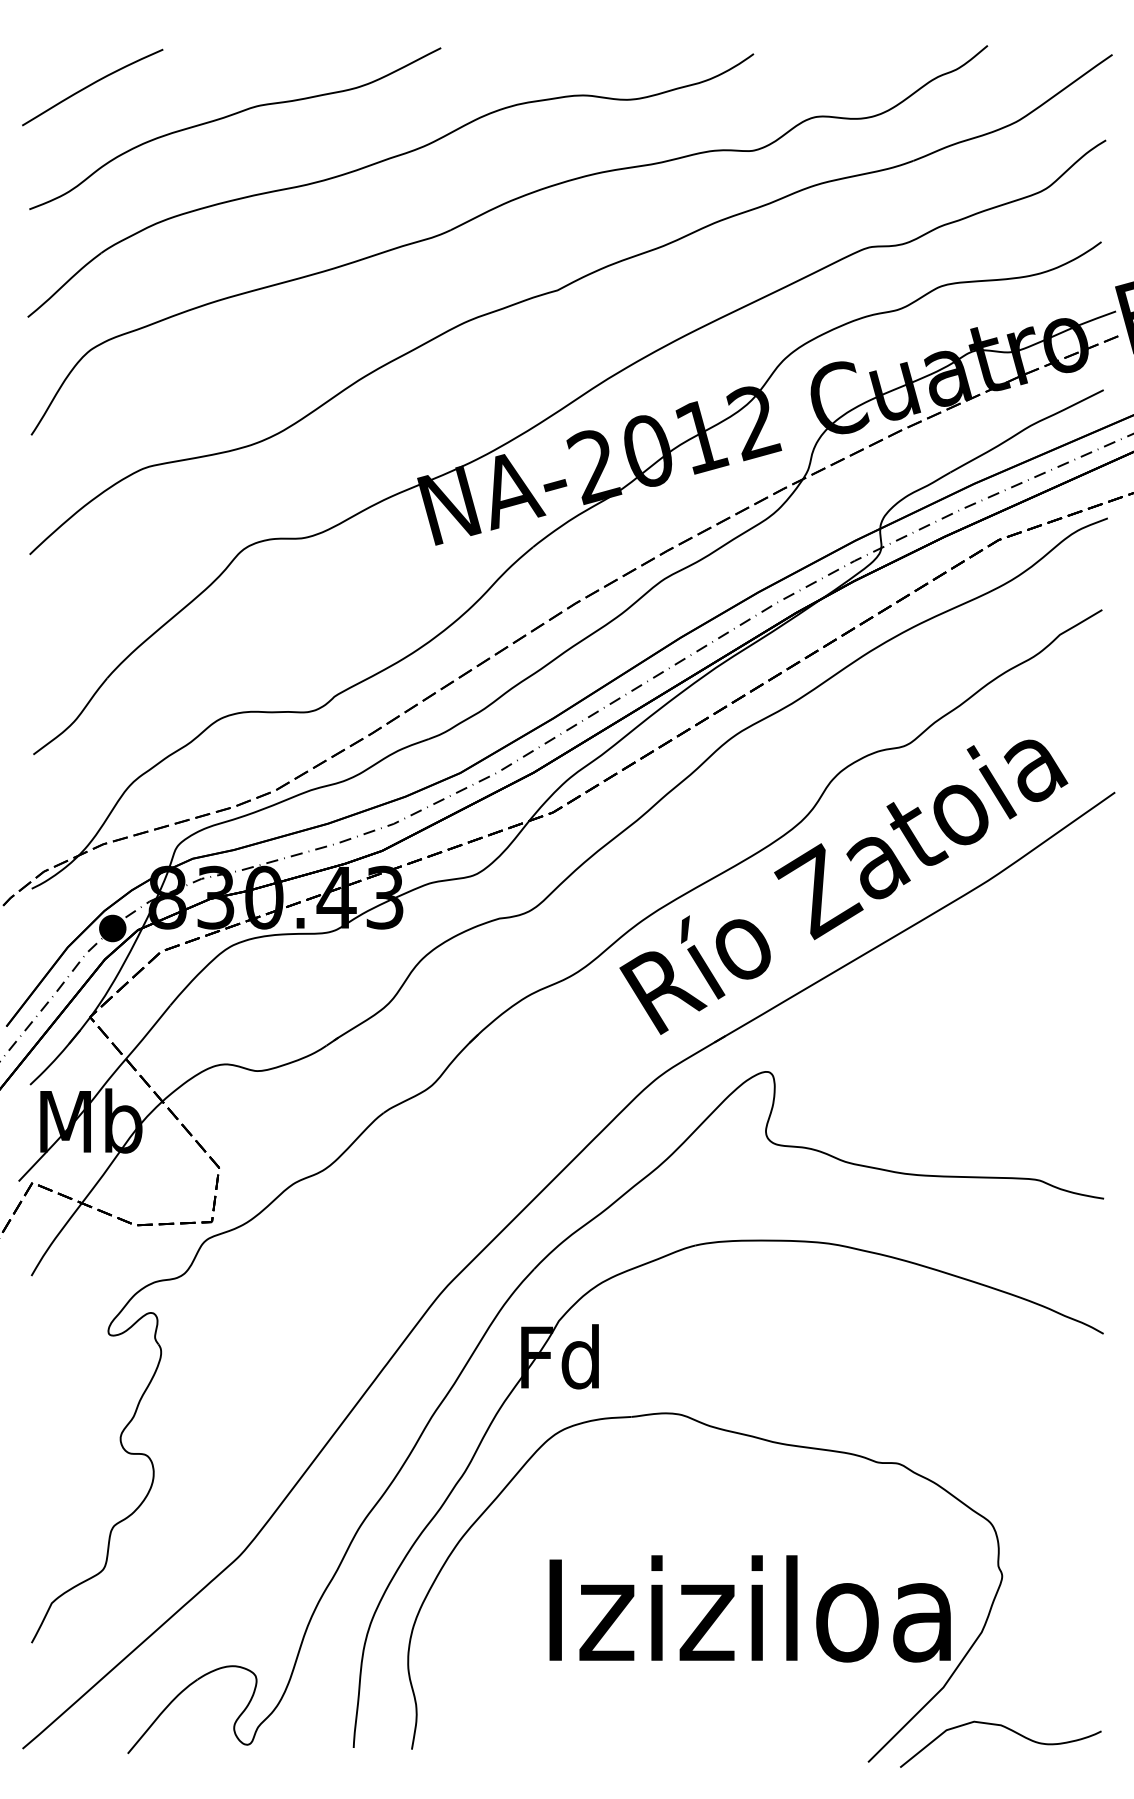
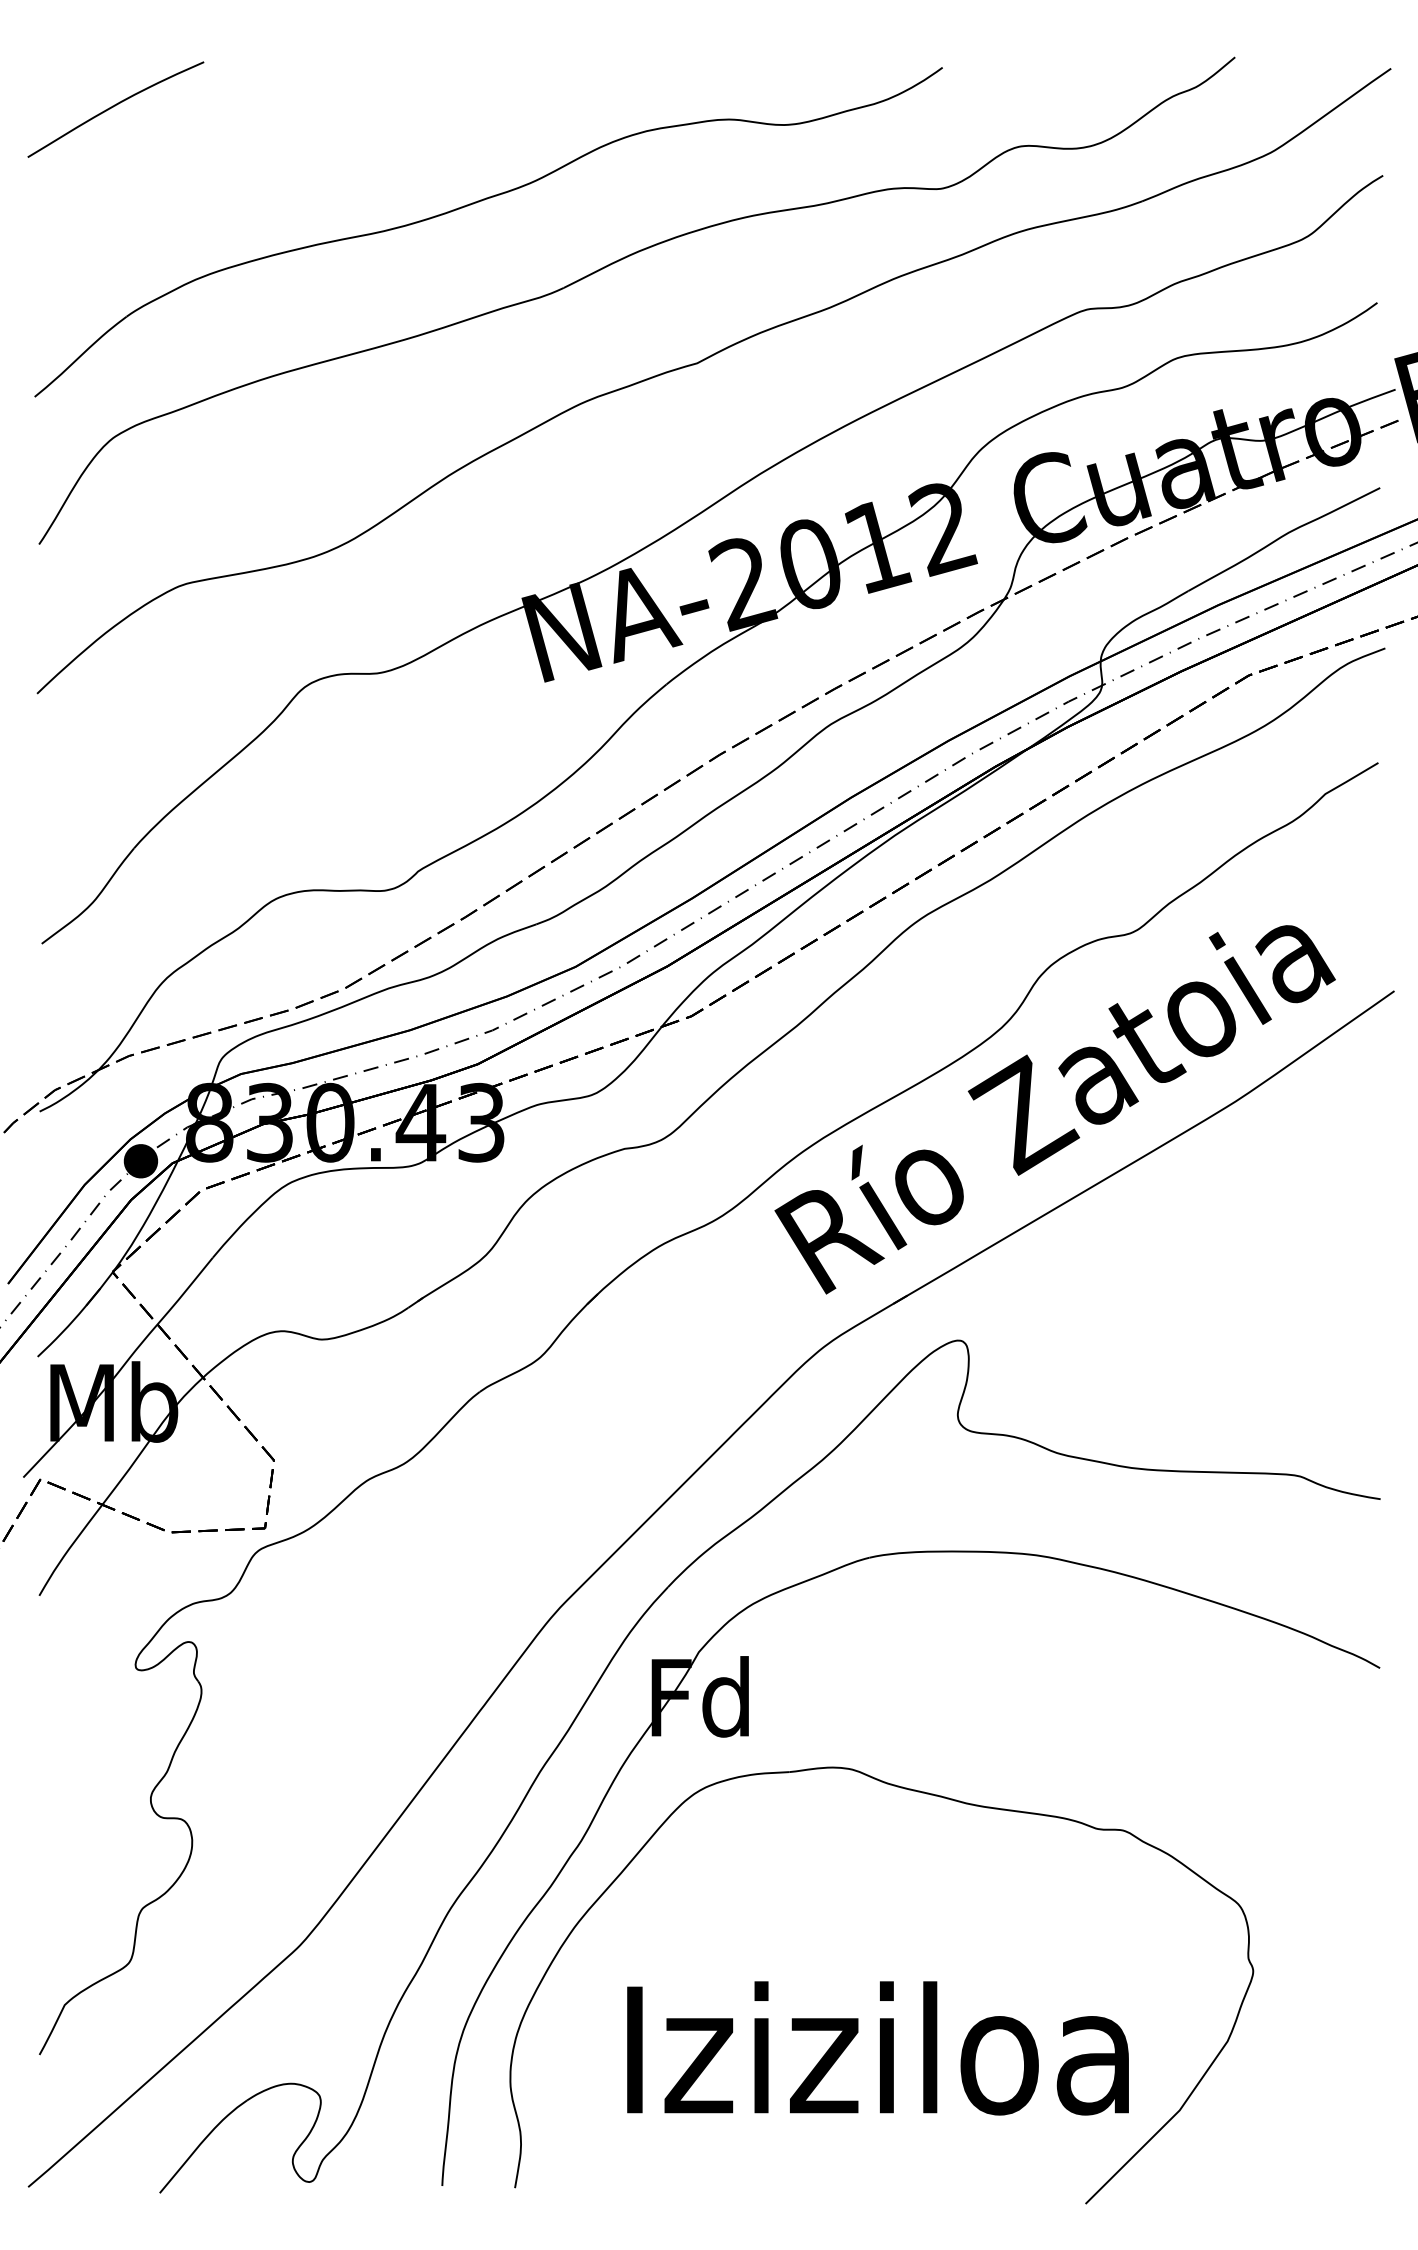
curve: (230, 116) -> (288, 145), removed
text: (749, 1608) -> (877, 2047), moved
curve: (1007, 1729) -> (1259, 2162), removed

